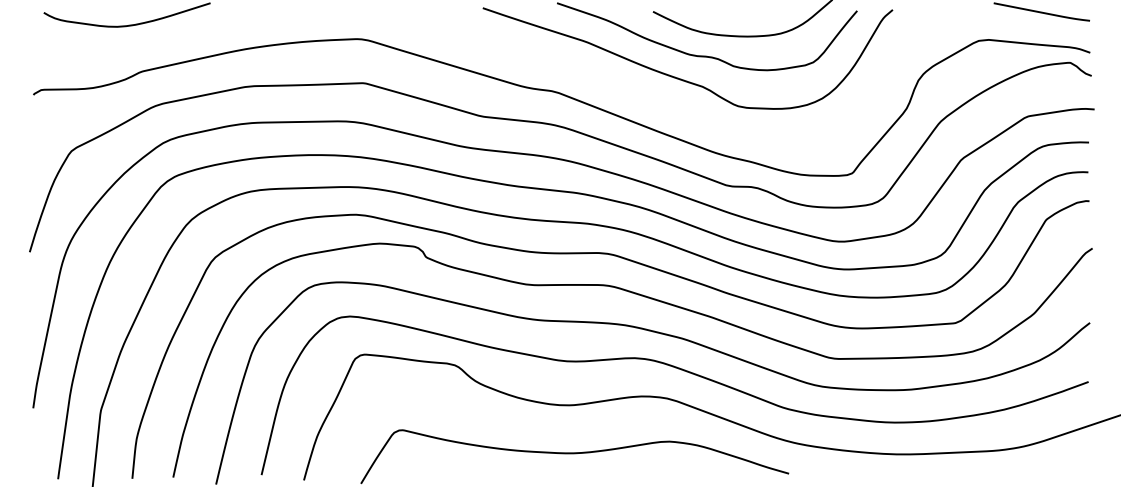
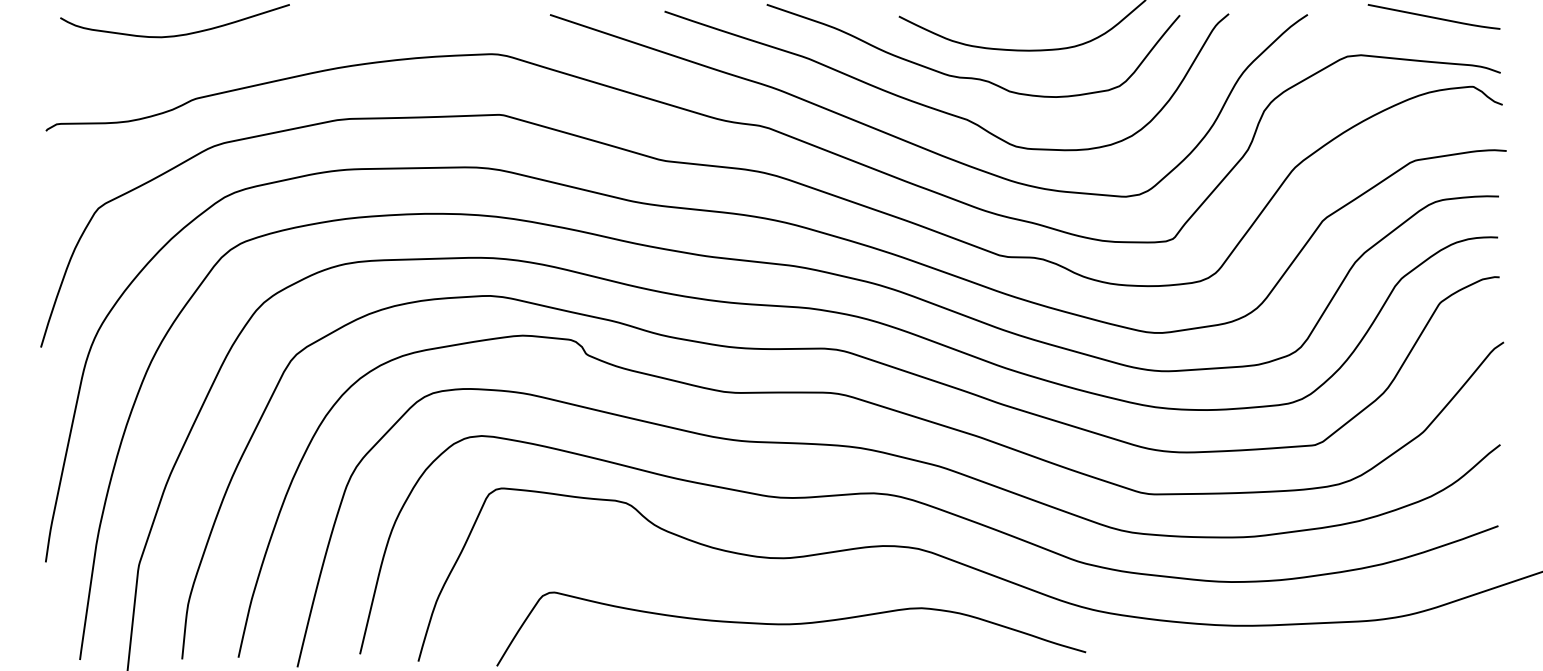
curve: (662, 103) -> (912, 142), added

